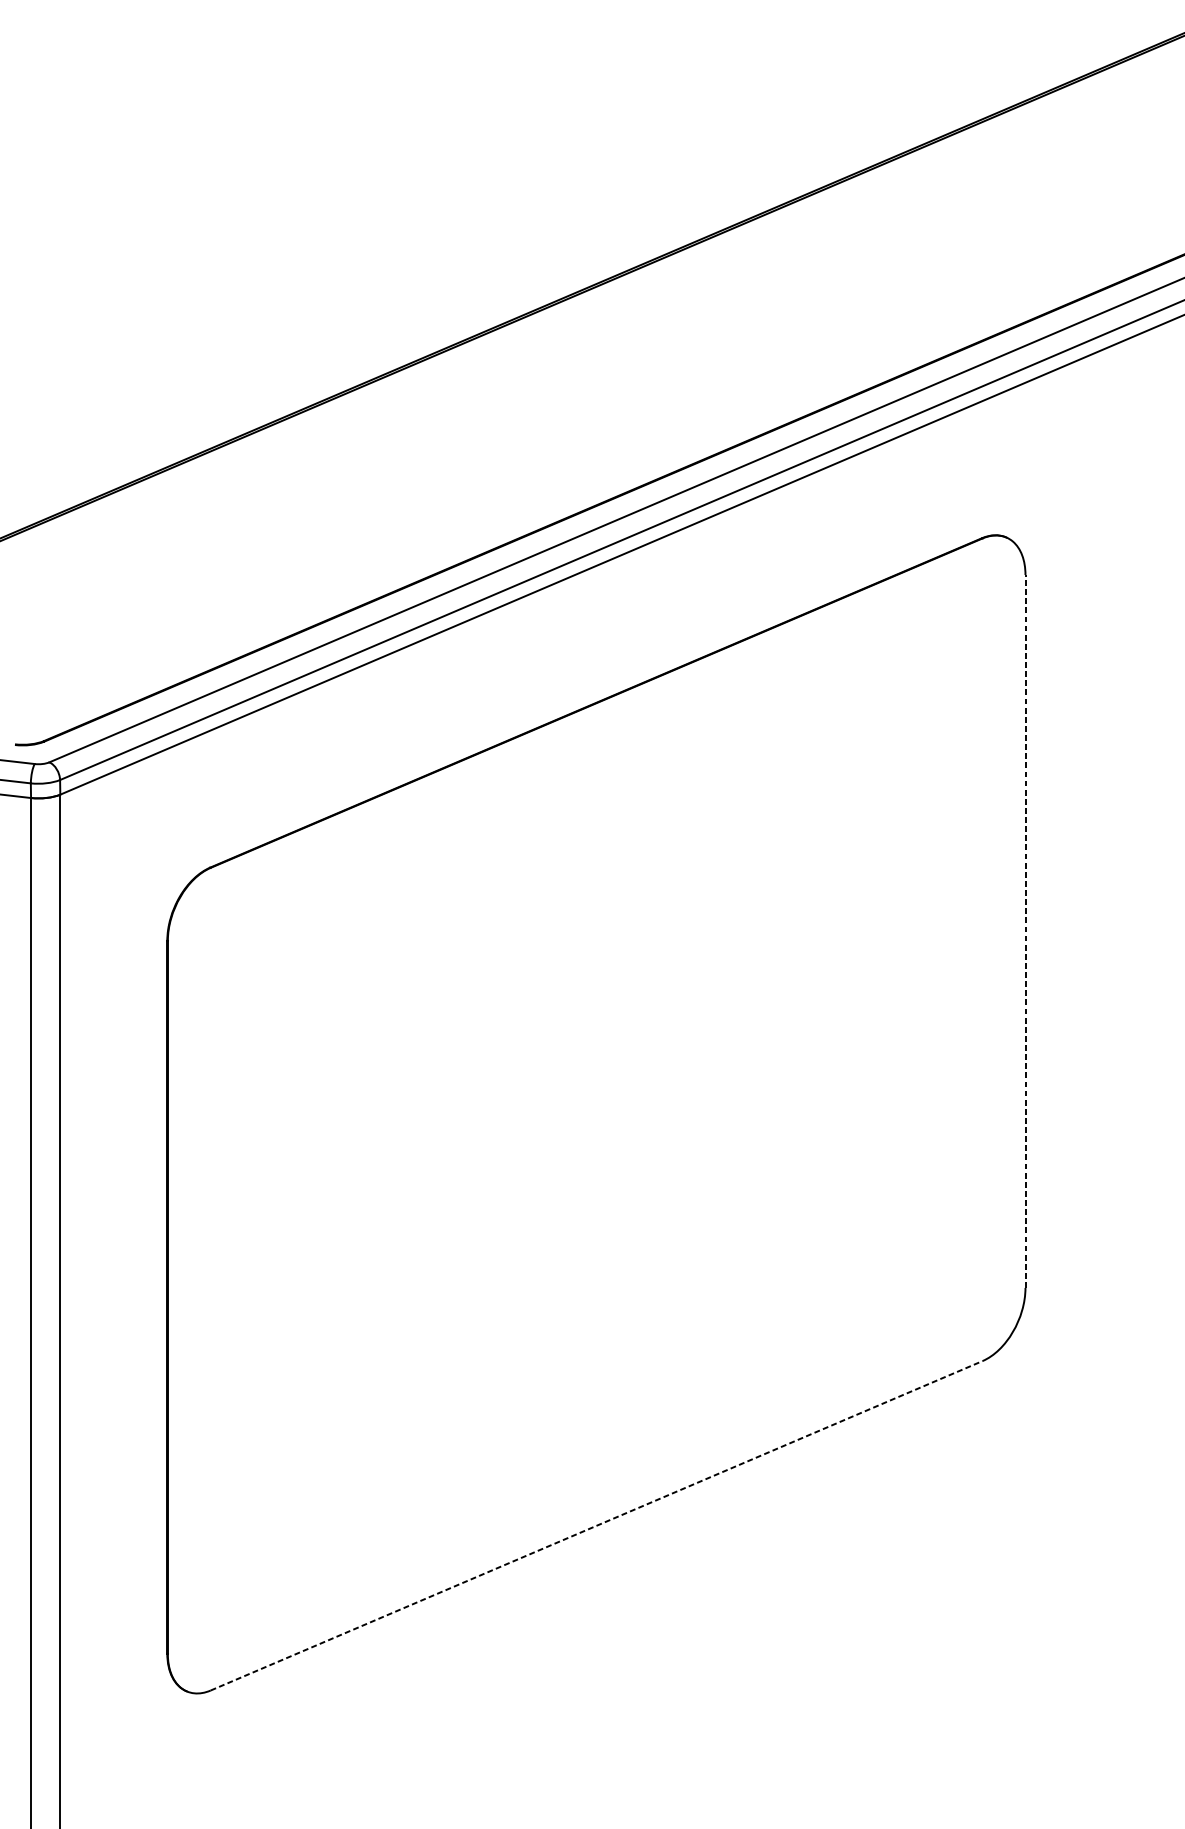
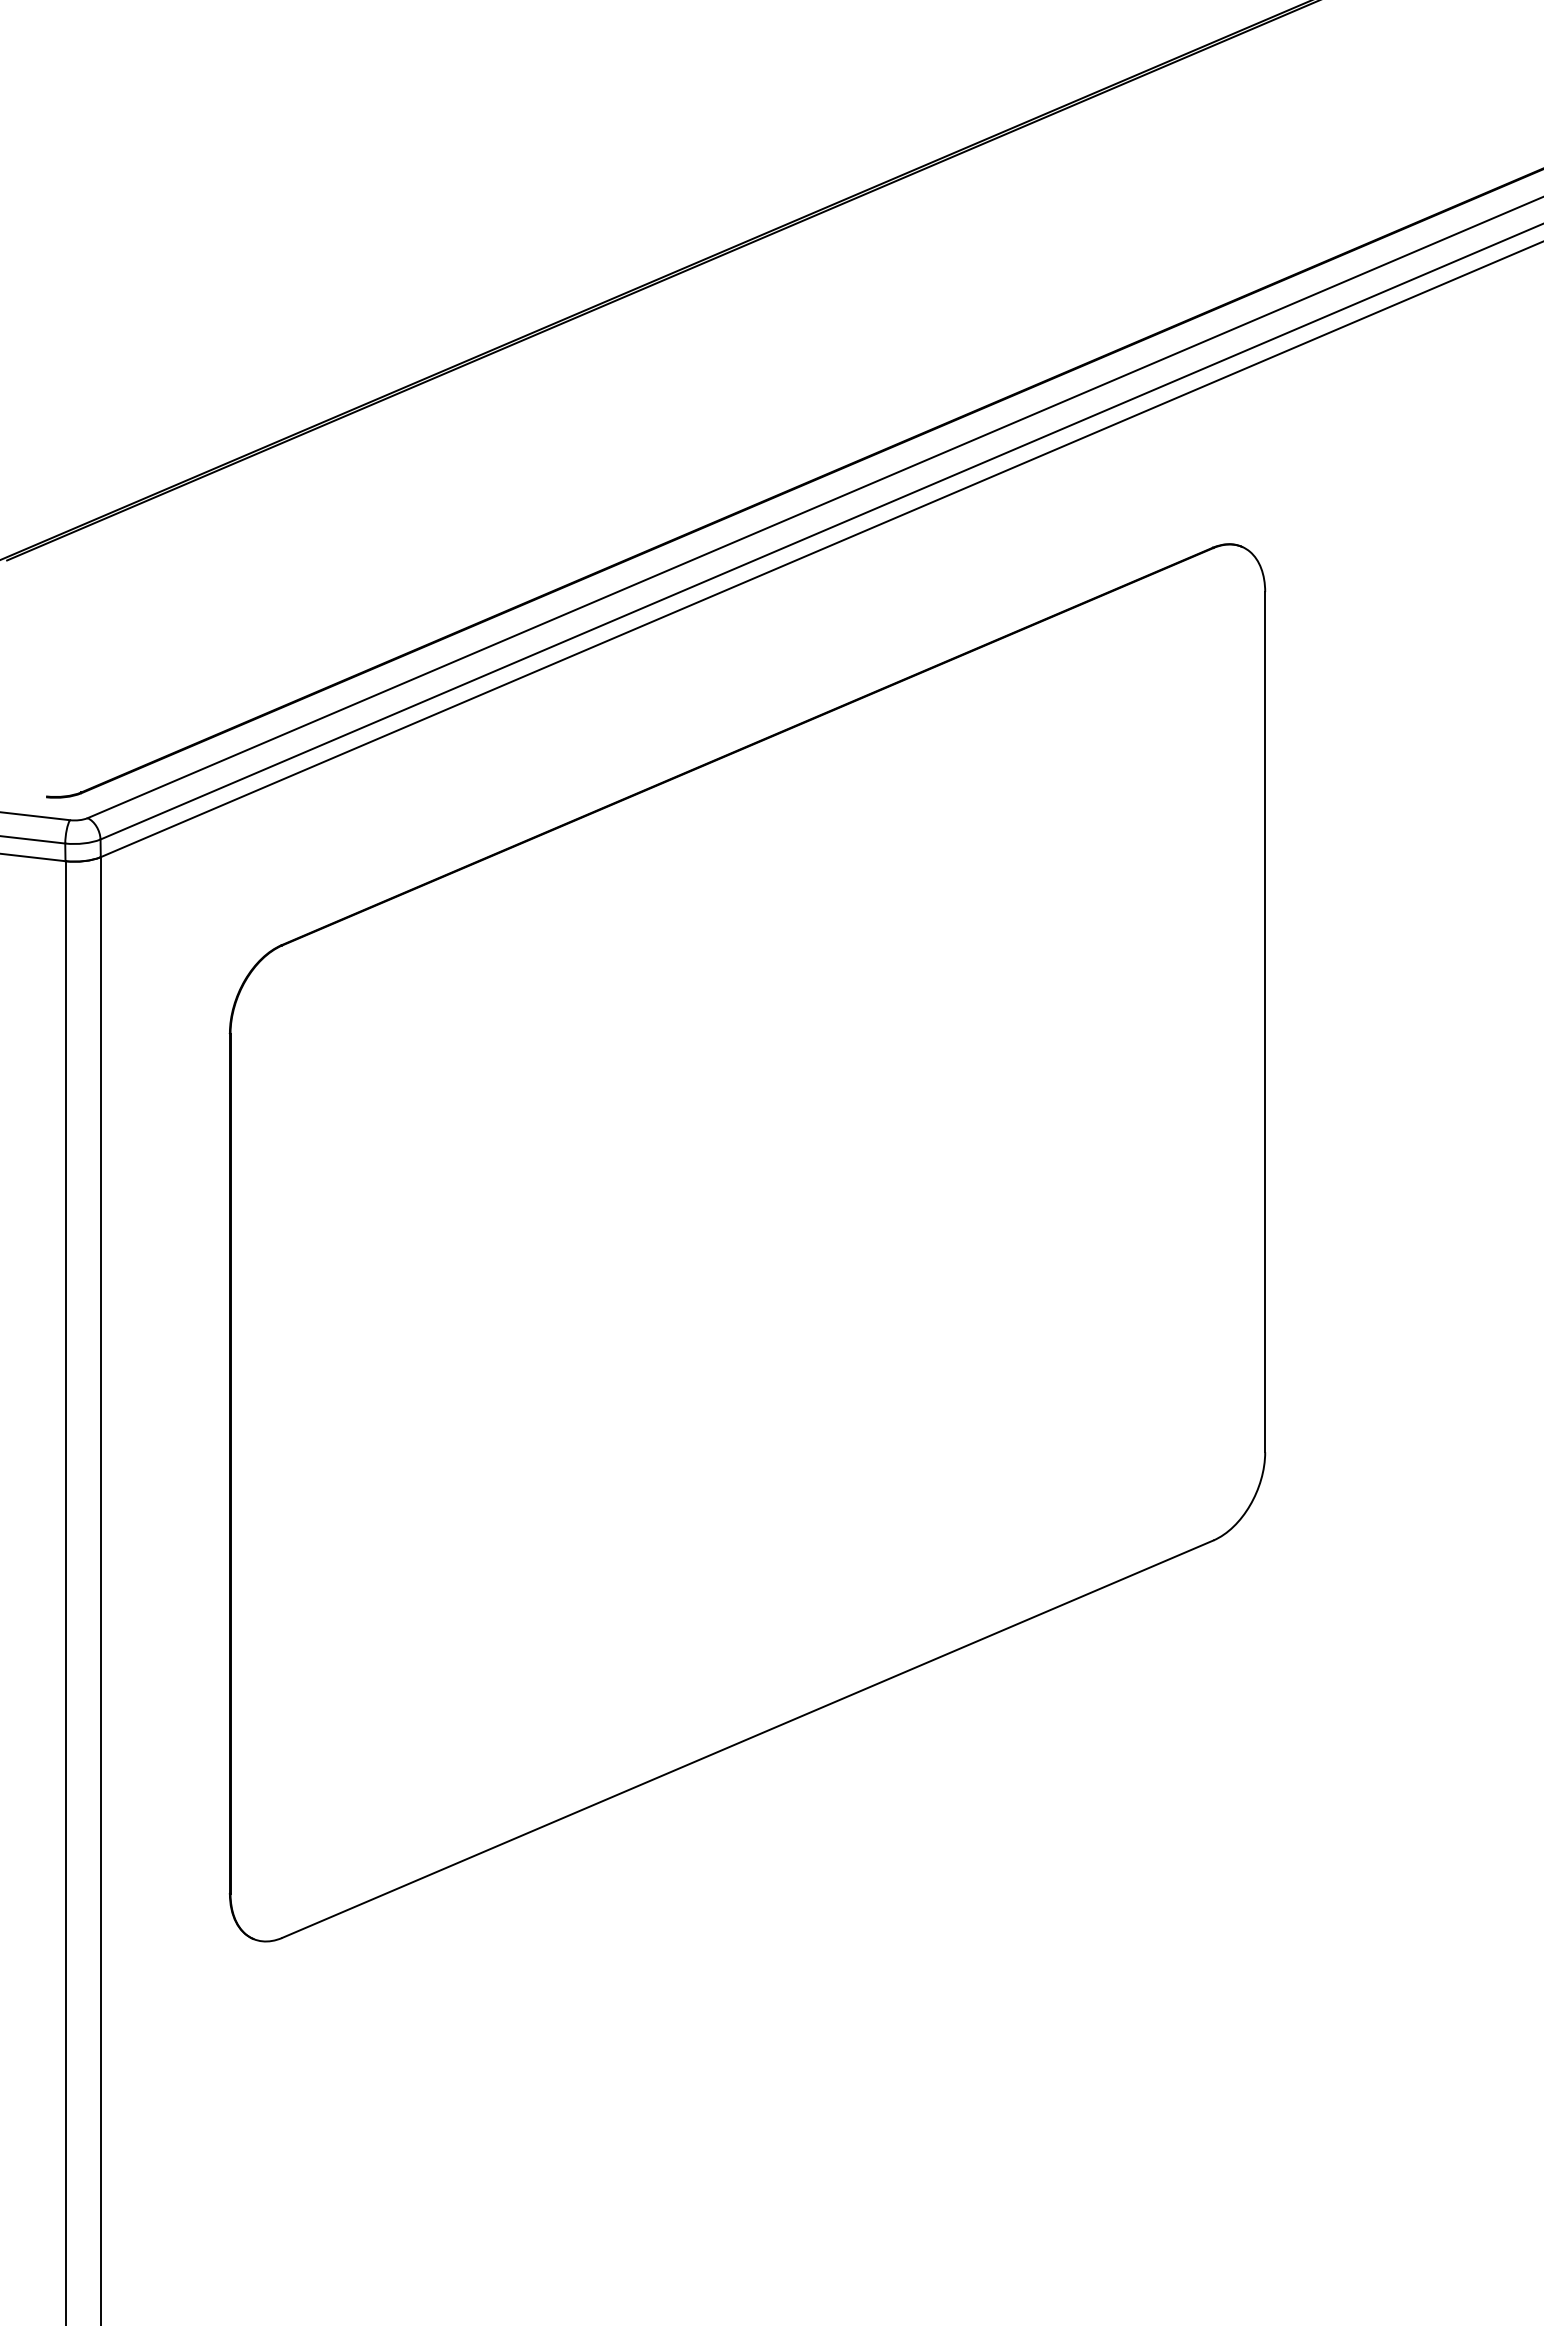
line: (1025, 930) -> (1265, 1021), dashed -> solid
line: (597, 1526) -> (748, 1739), dashed -> solid

